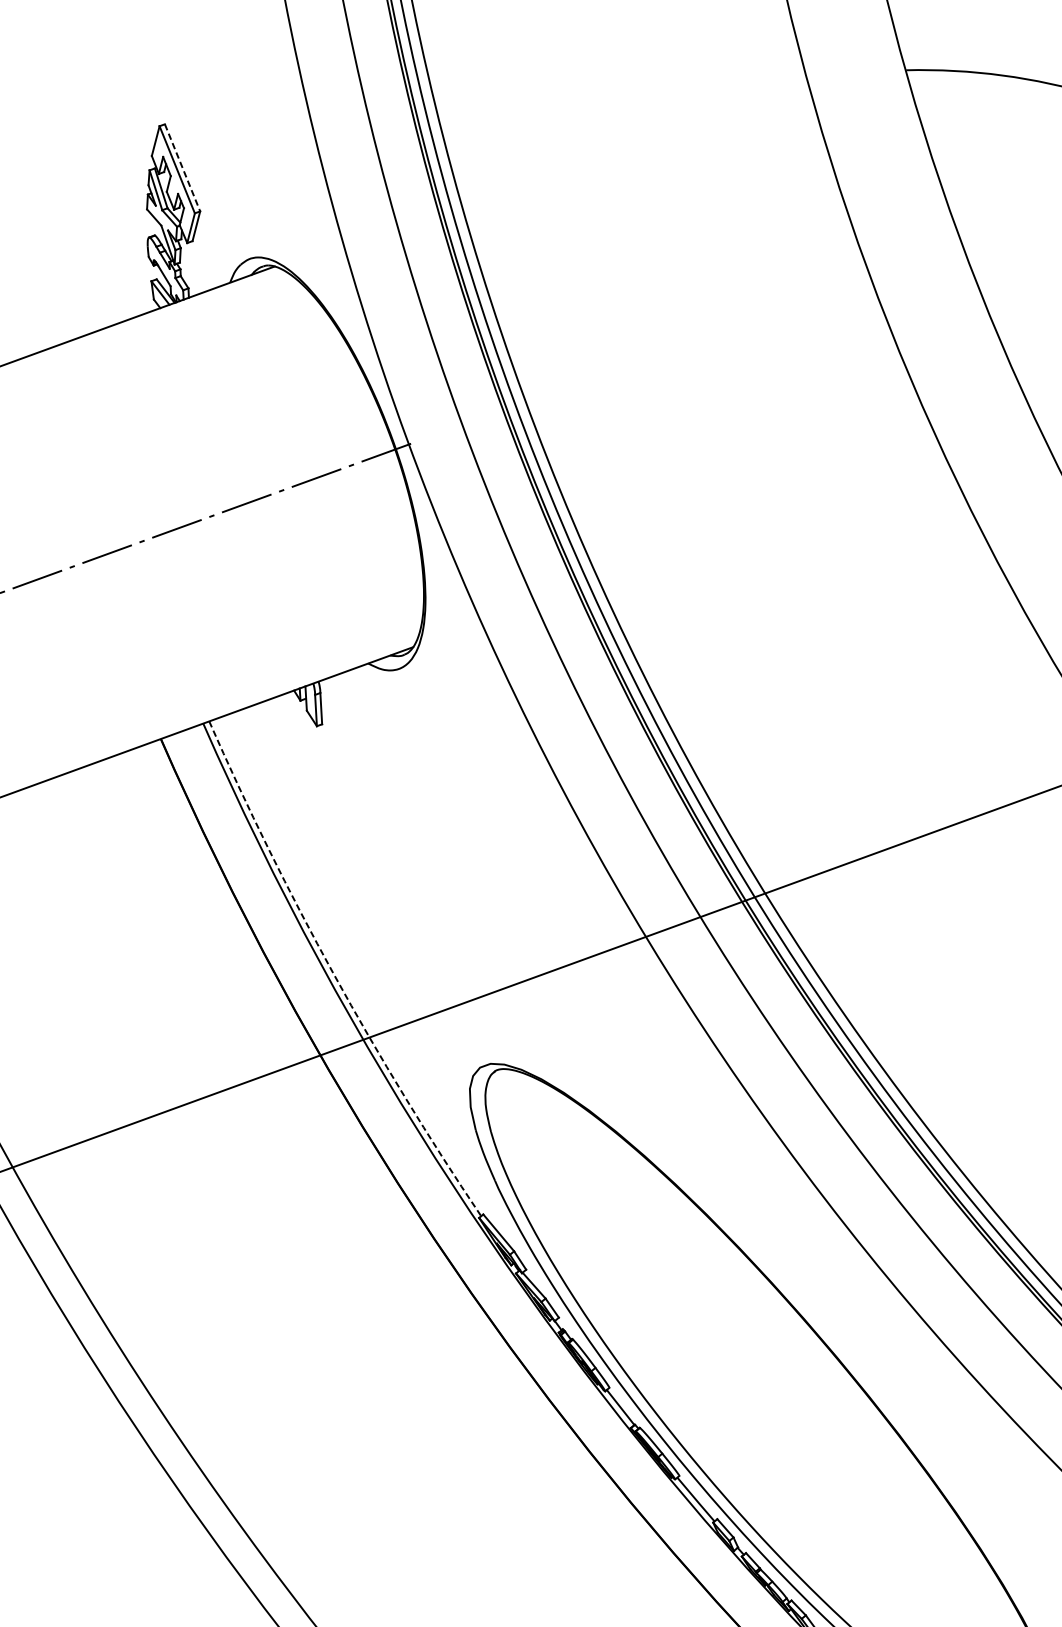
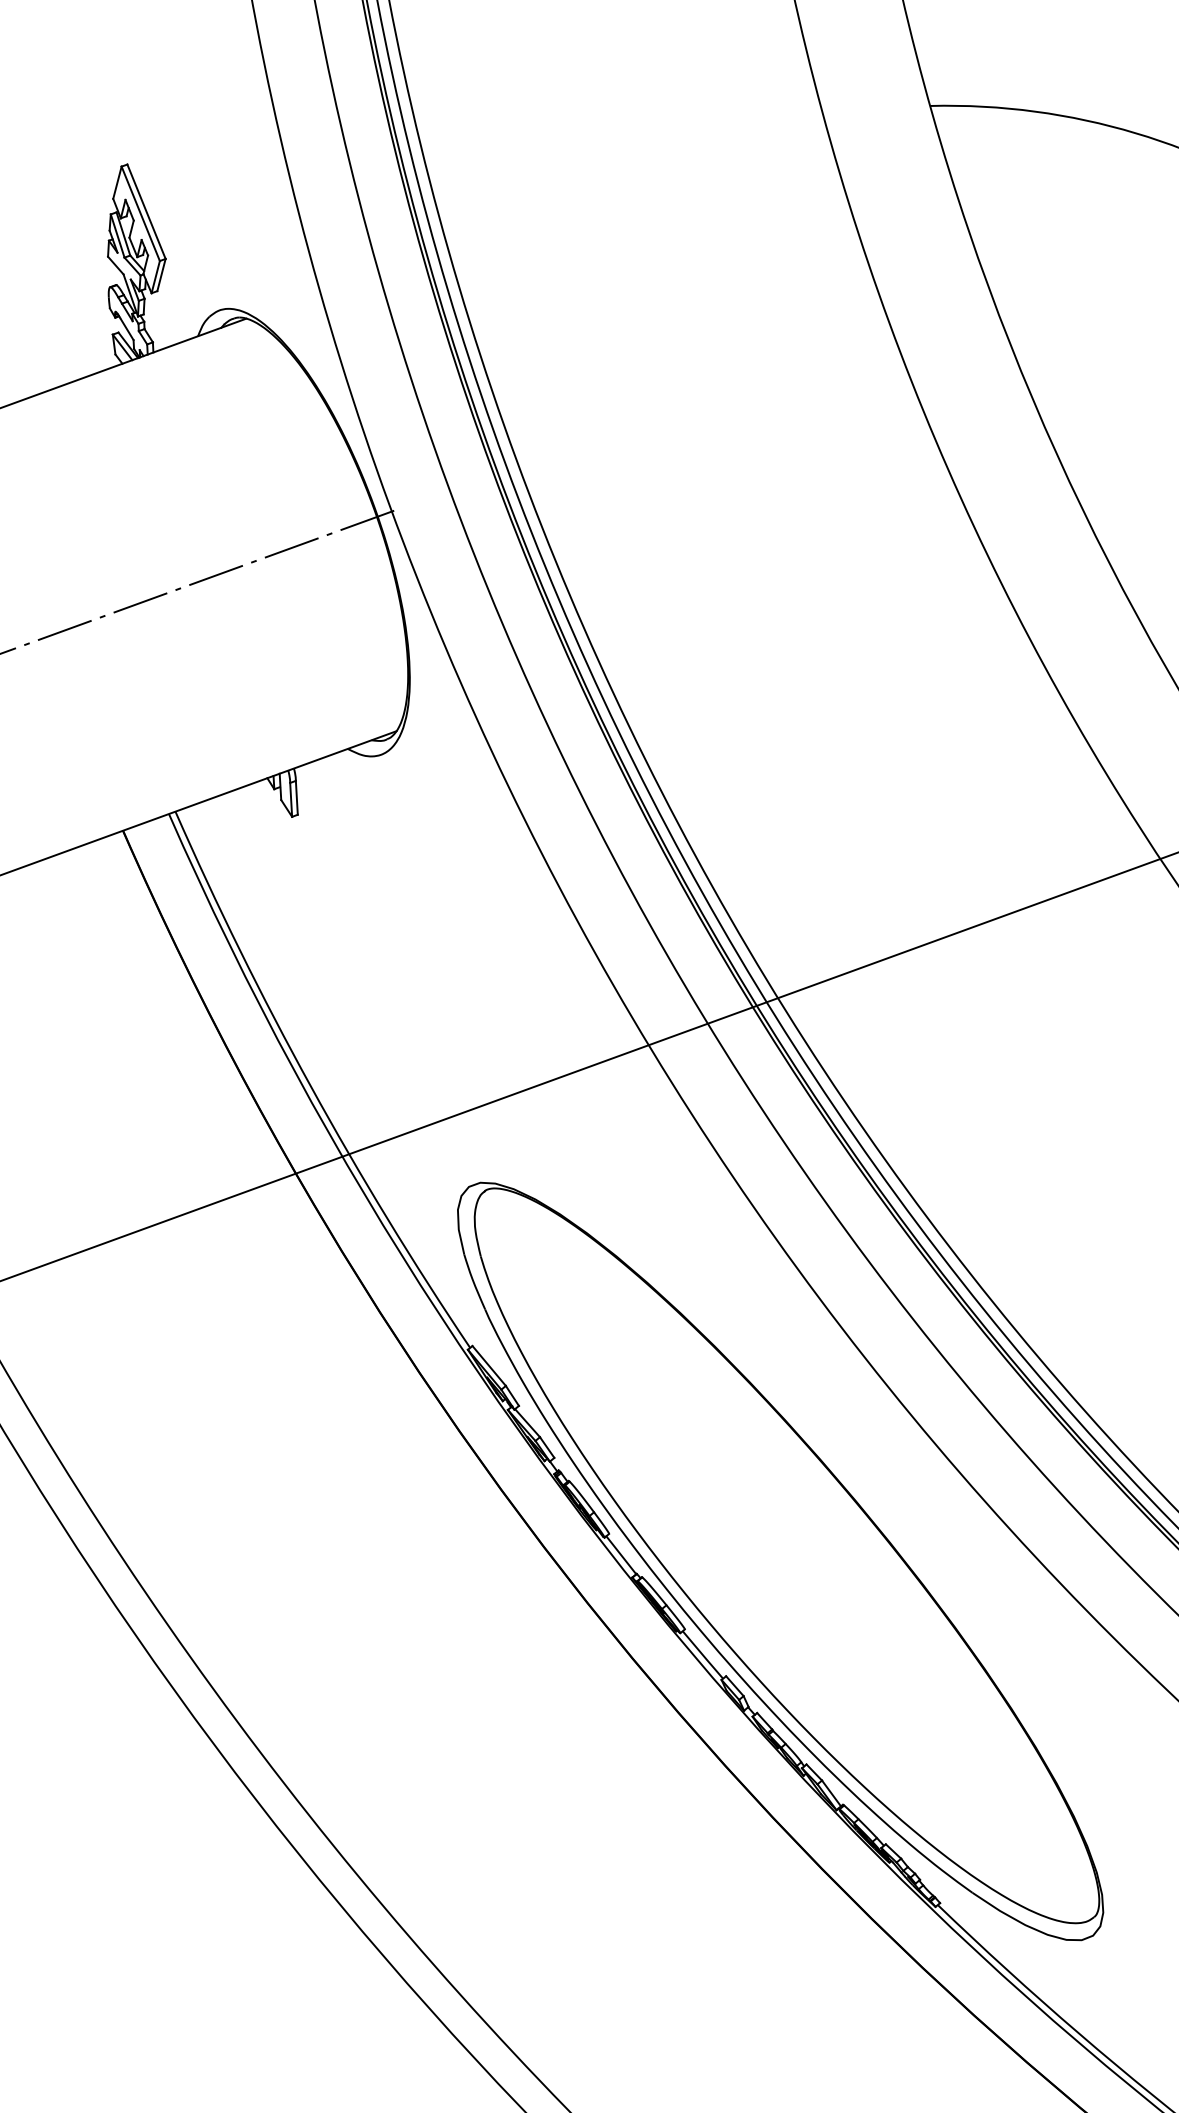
line: (182, 167) -> (146, 211), dashed -> solid
arc: (333, 975) -> (310, 1086), dashed -> solid

